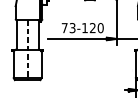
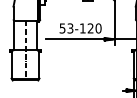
text: (64, 28) -> (62, 28), 73-120 -> 53-120

